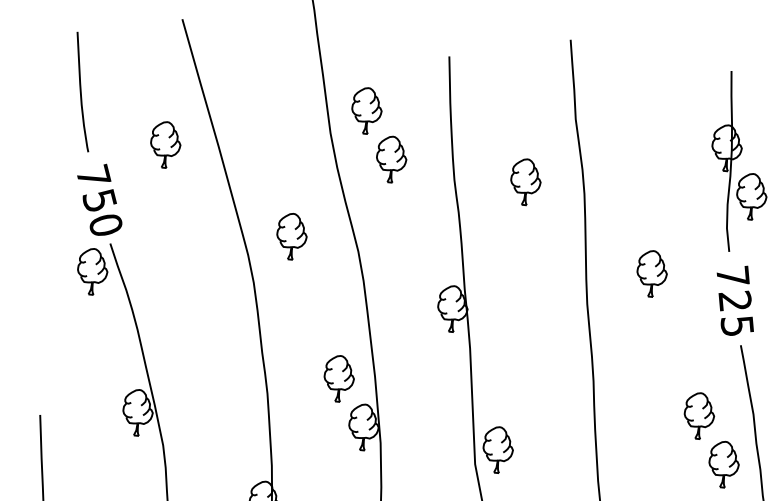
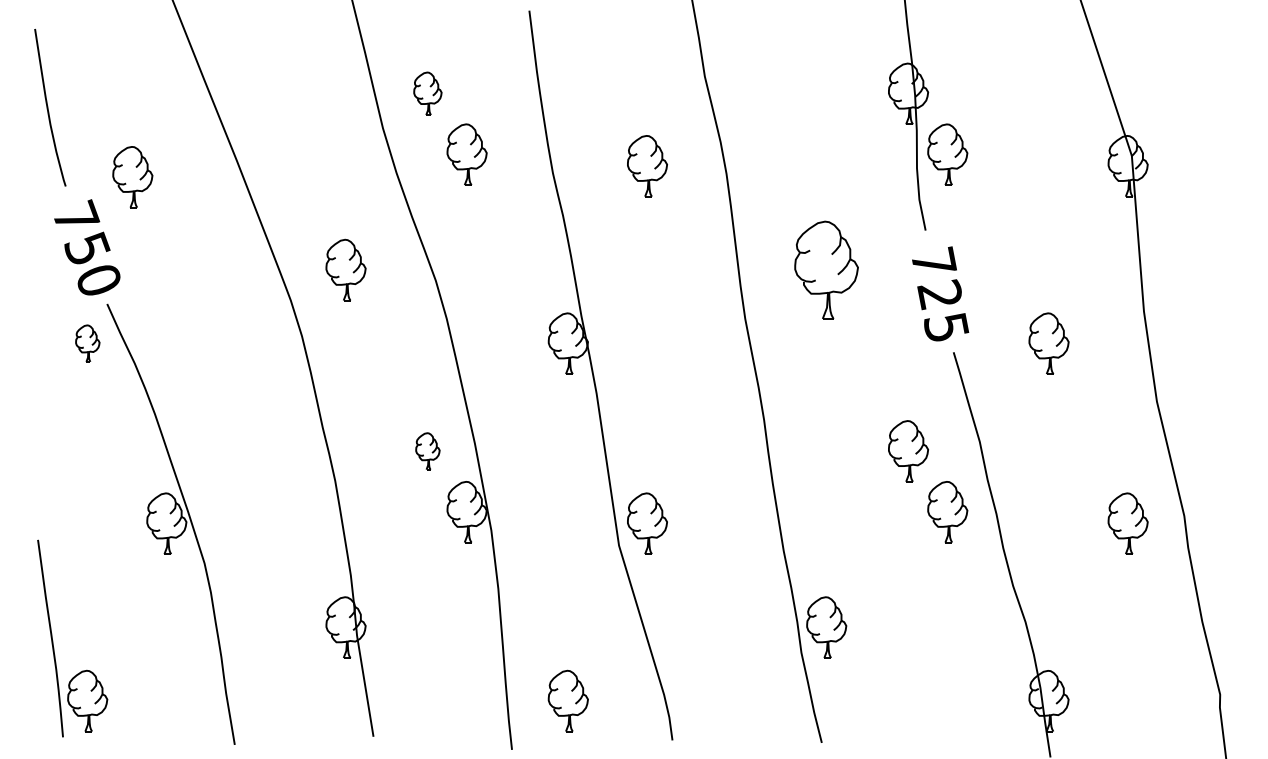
part: (366, 110) -> (427, 93), size x0.7
part: (165, 145) -> (132, 177), moved
part: (92, 271) -> (87, 343), size x0.6
part: (651, 273) -> (826, 269), size x1.6
part: (338, 378) -> (427, 451), size x0.6

